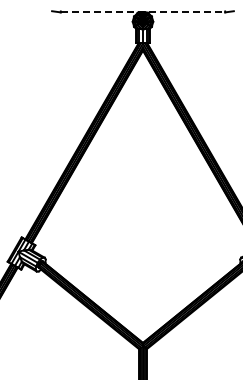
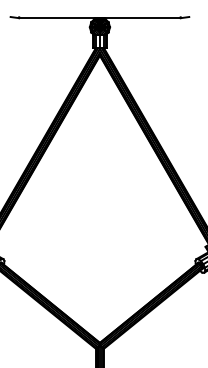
line: (143, 12) -> (100, 18), dashed -> solid

